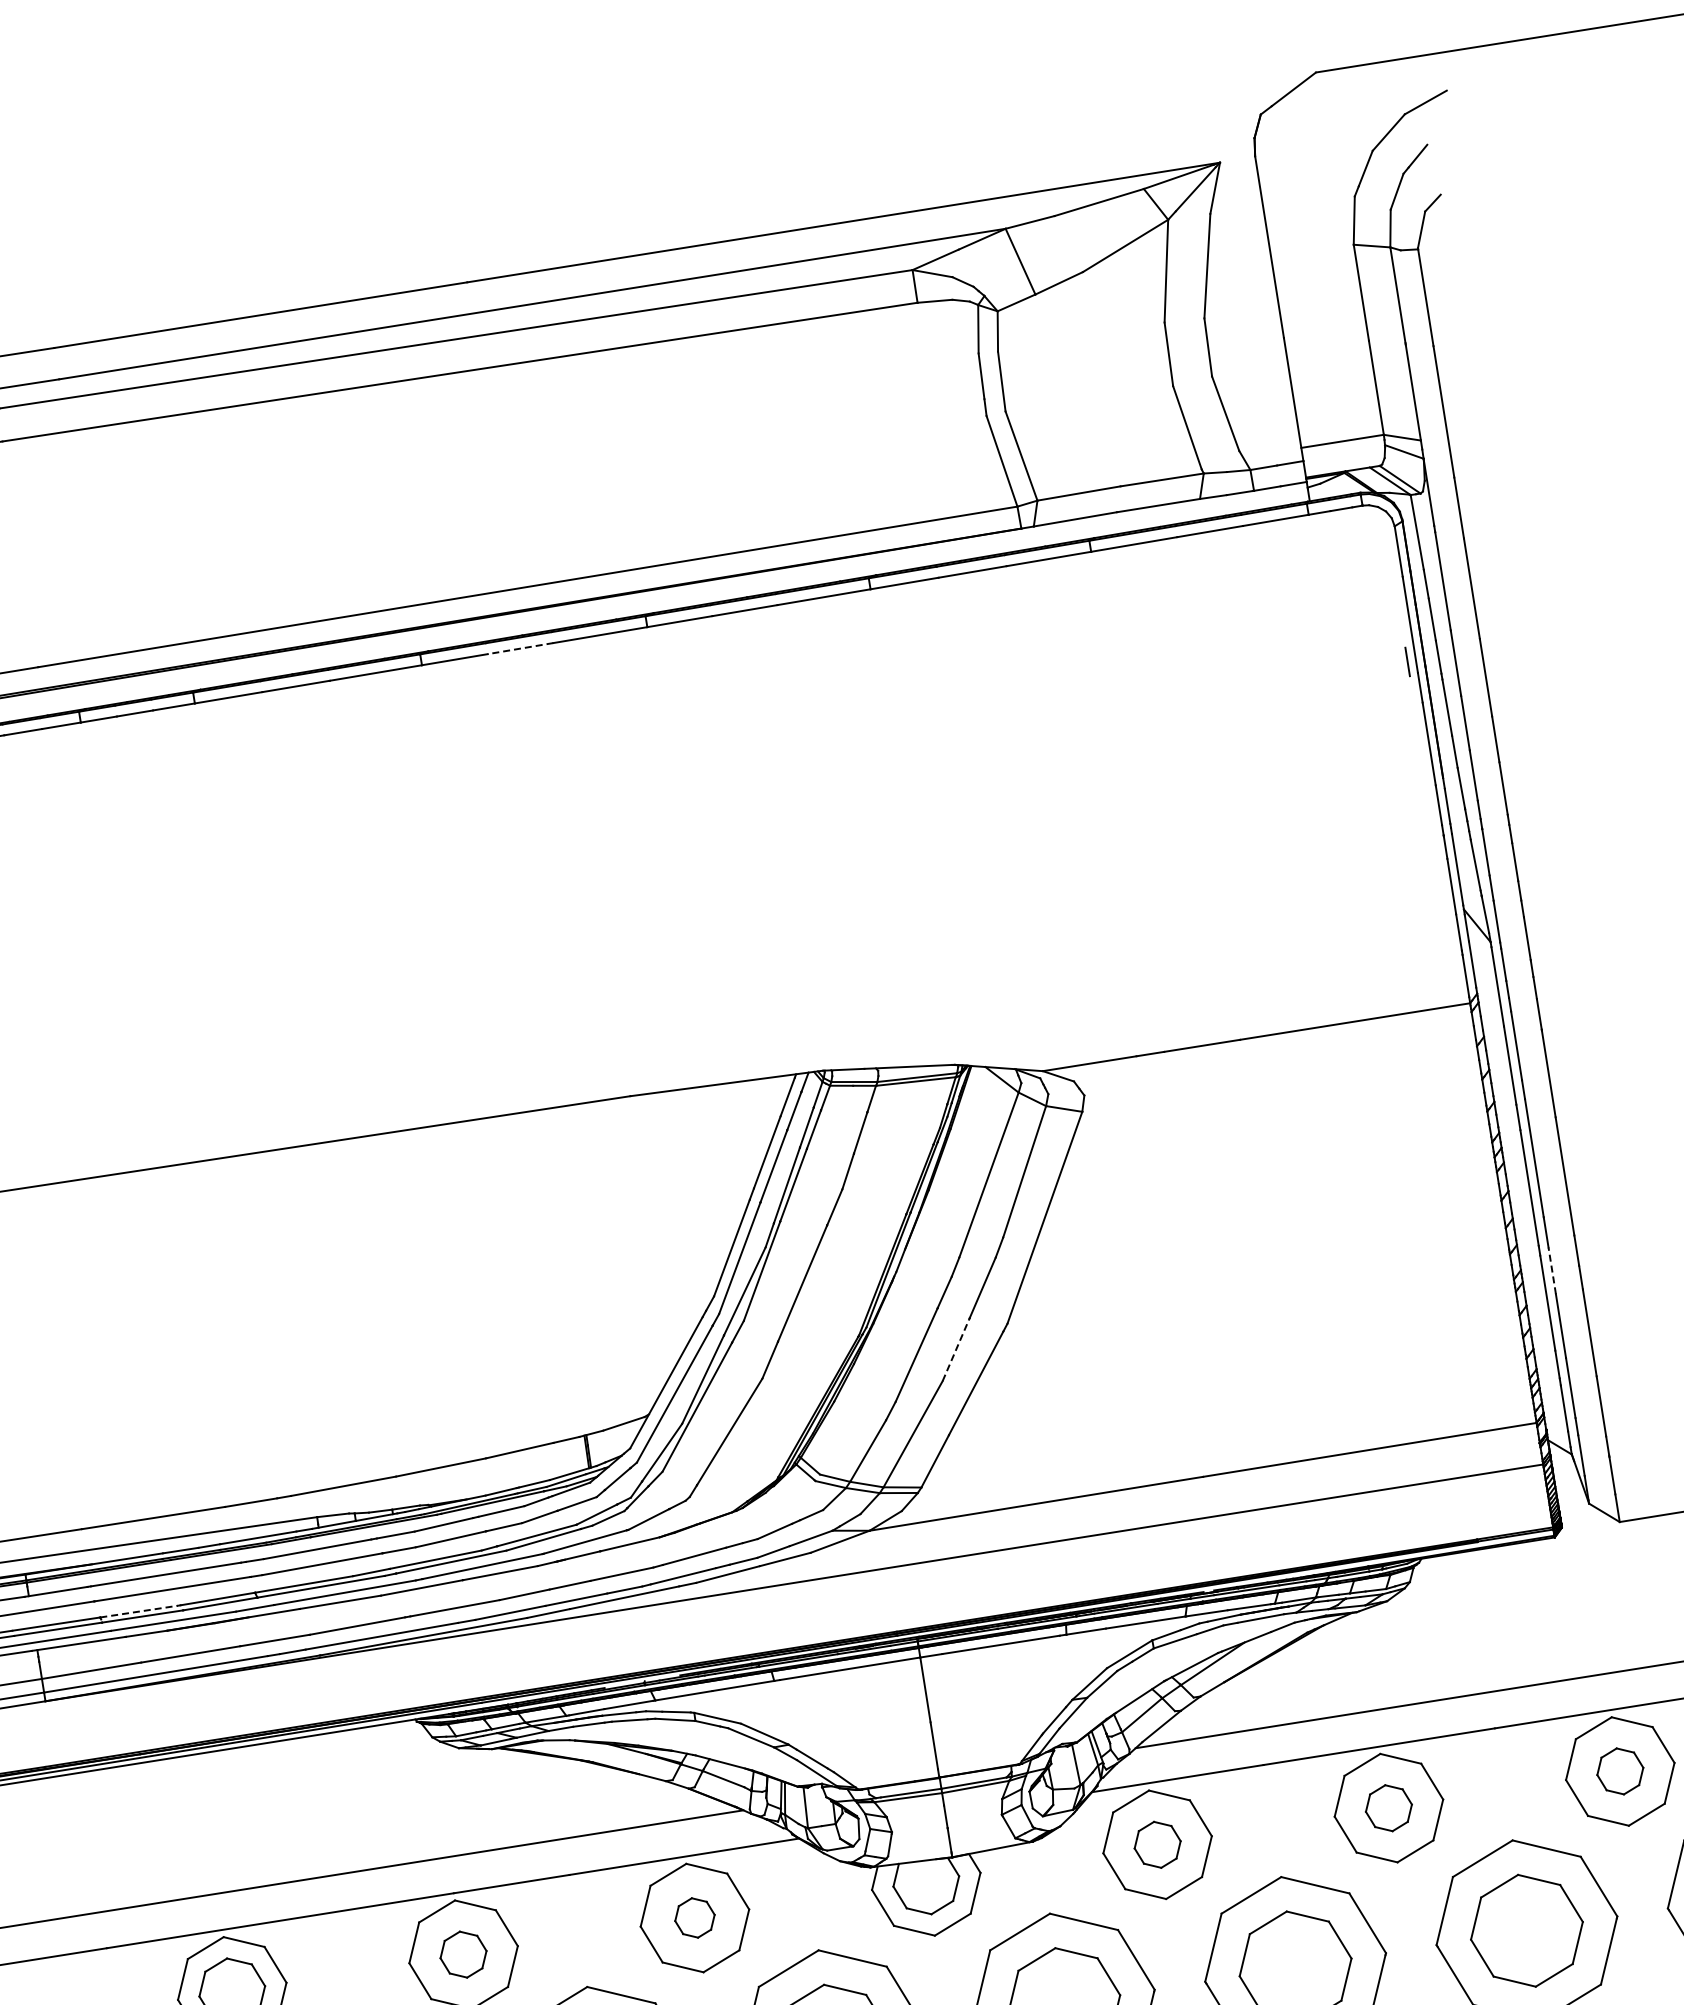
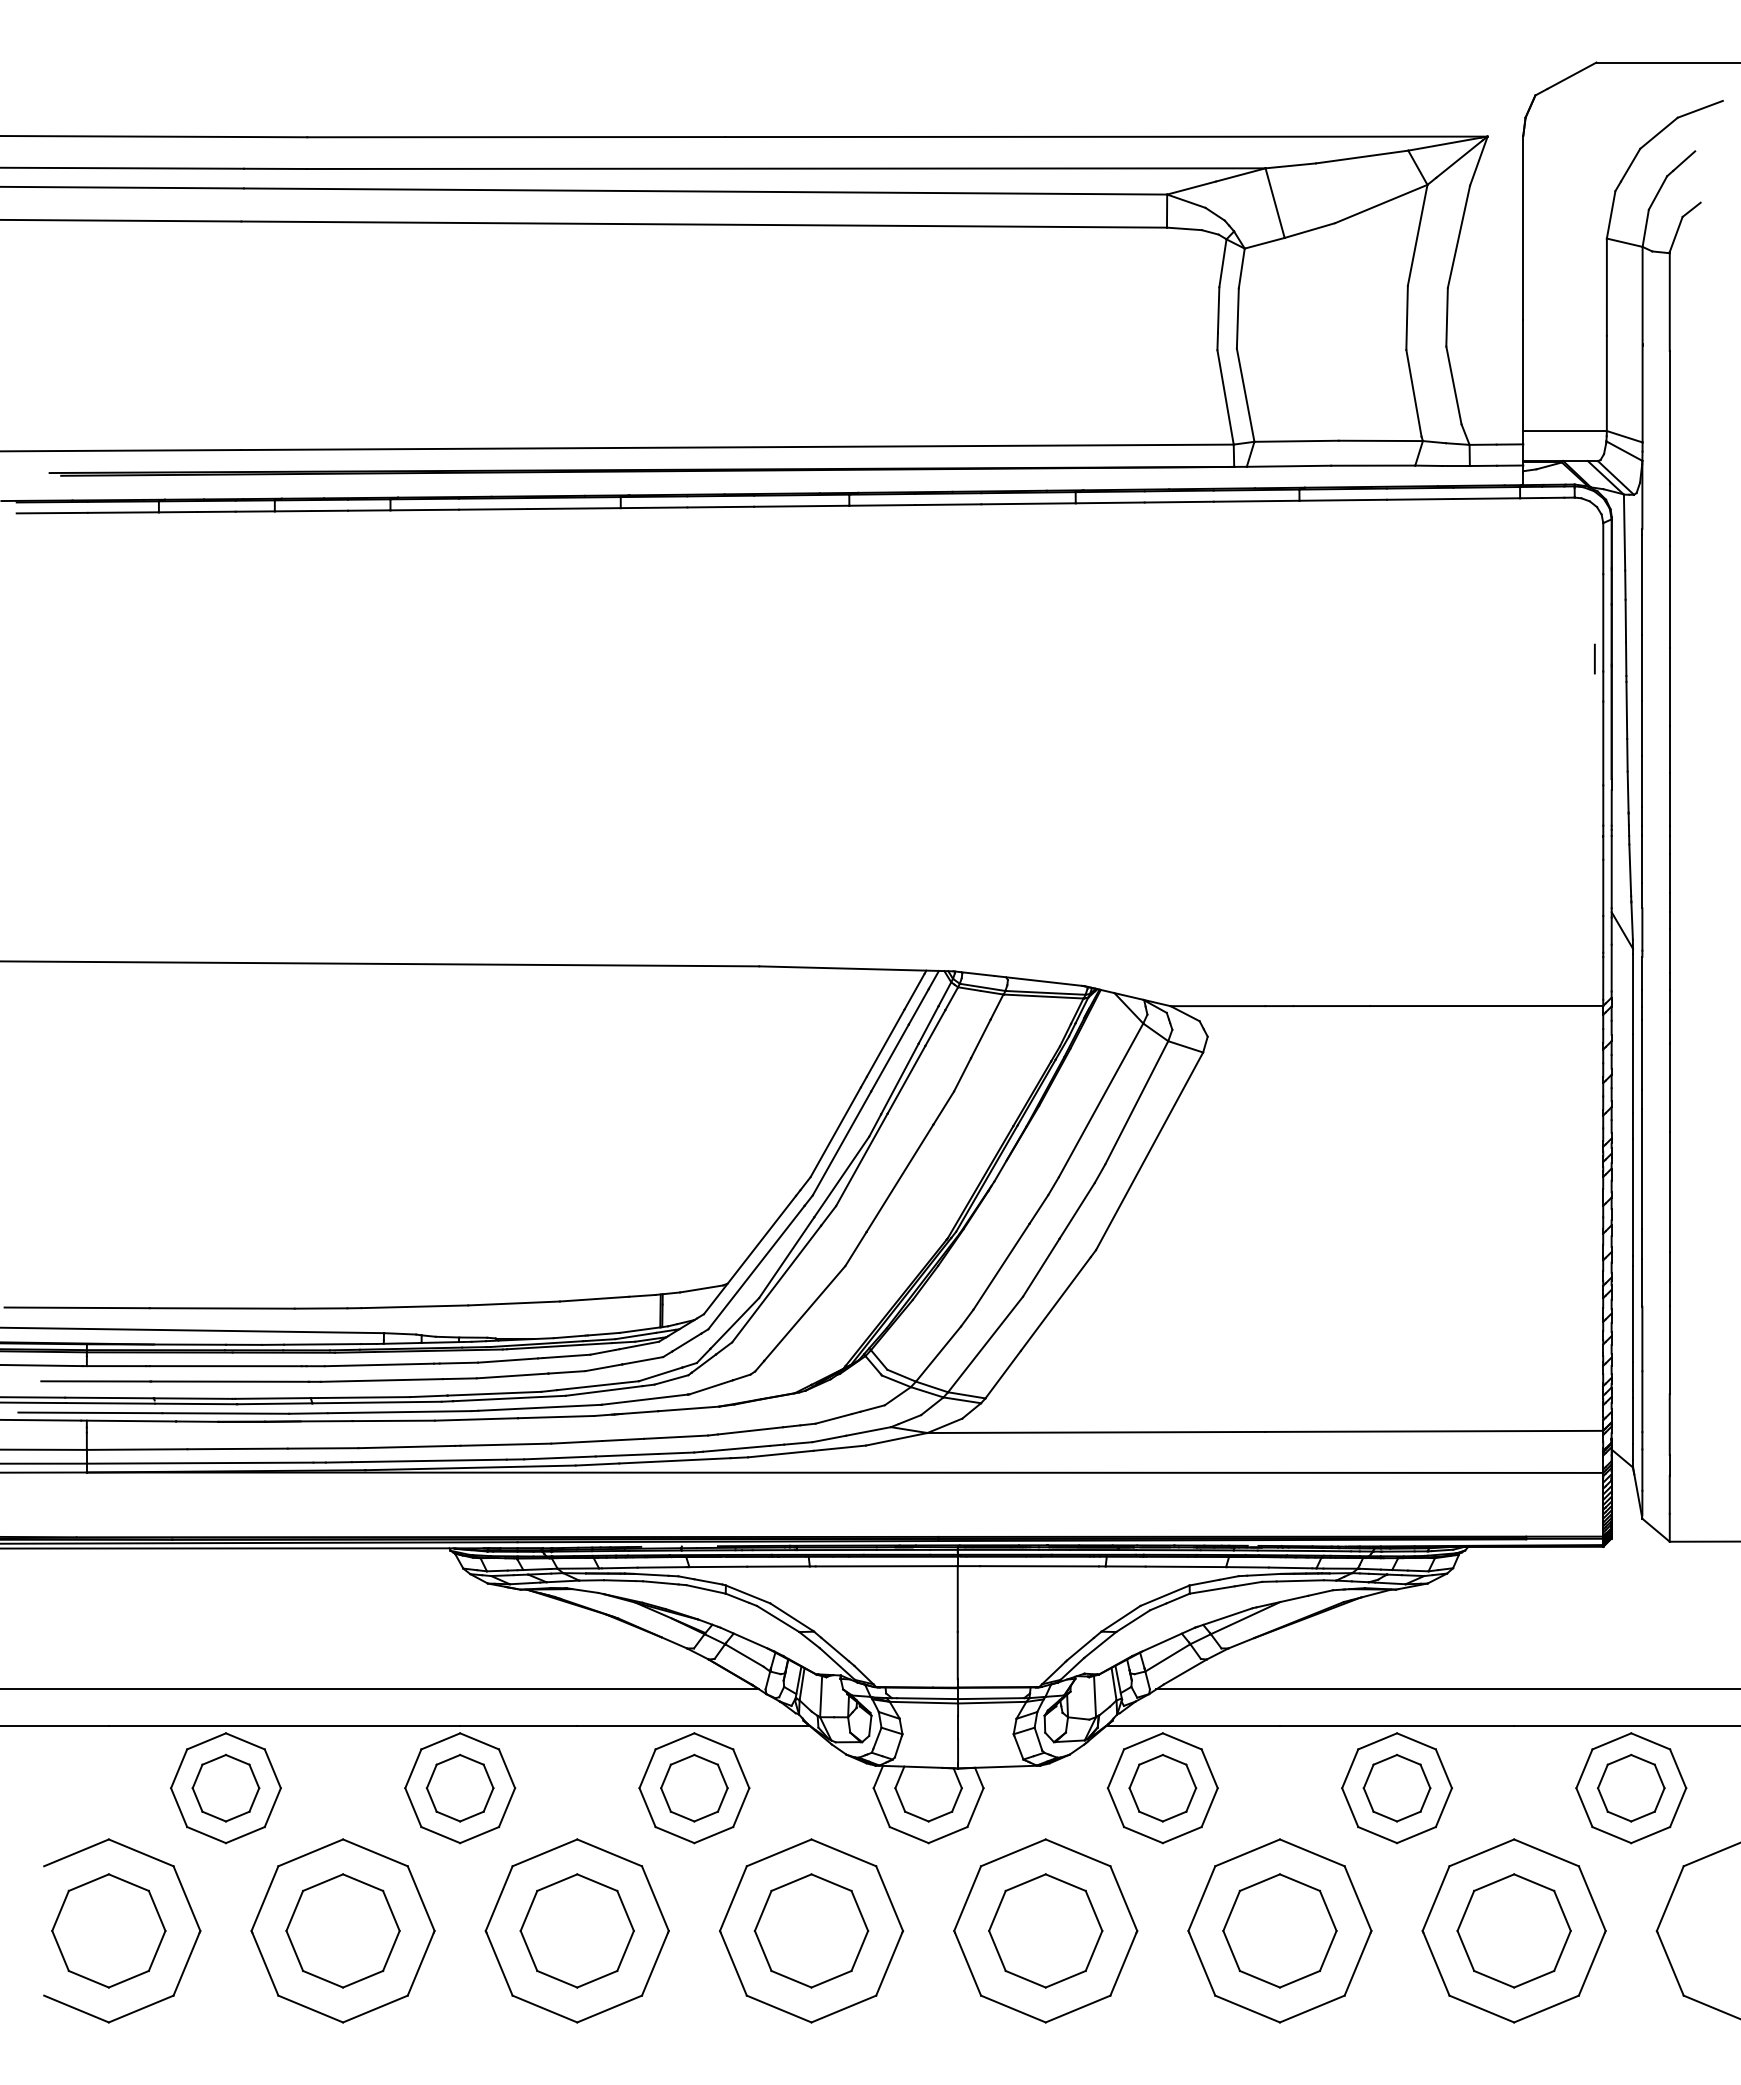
line: (520, 649) -> (720, 507), dashed -> solid
line: (1552, 1271) -> (1642, 1283), dashed -> solid
line: (956, 1349) -> (1041, 1267), dashed -> solid
line: (139, 1611) -> (193, 1398), dashed -> solid
part: (1620, 1770) -> (1631, 1787), size x1.43
part: (1388, 1808) -> (1396, 1788), size x1.43
part: (1157, 1845) -> (1162, 1788), size x1.43
part: (694, 1917) -> (694, 1787), size x1.67
part: (462, 1954) -> (459, 1787), size x1.43

